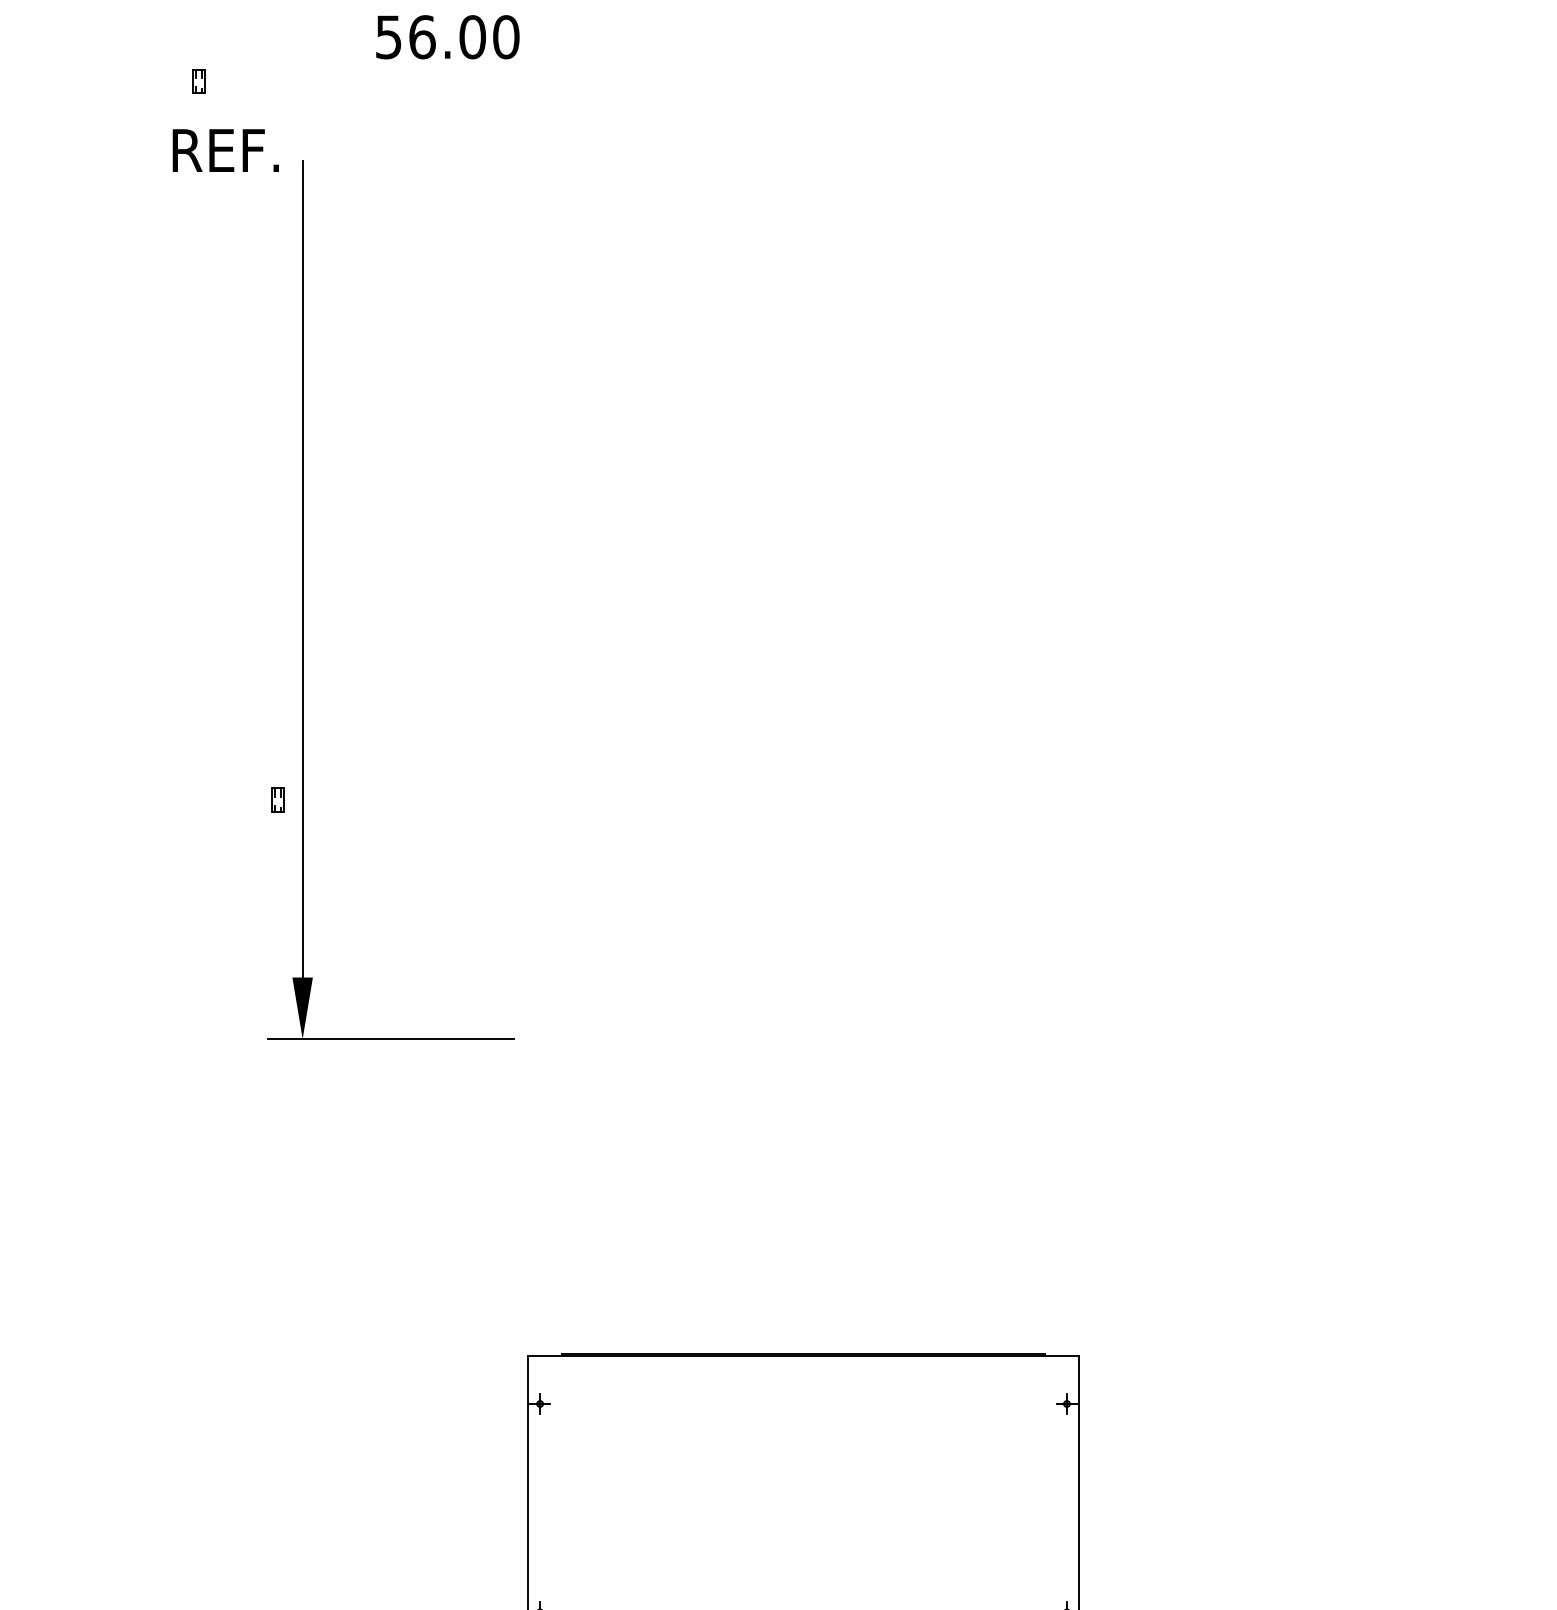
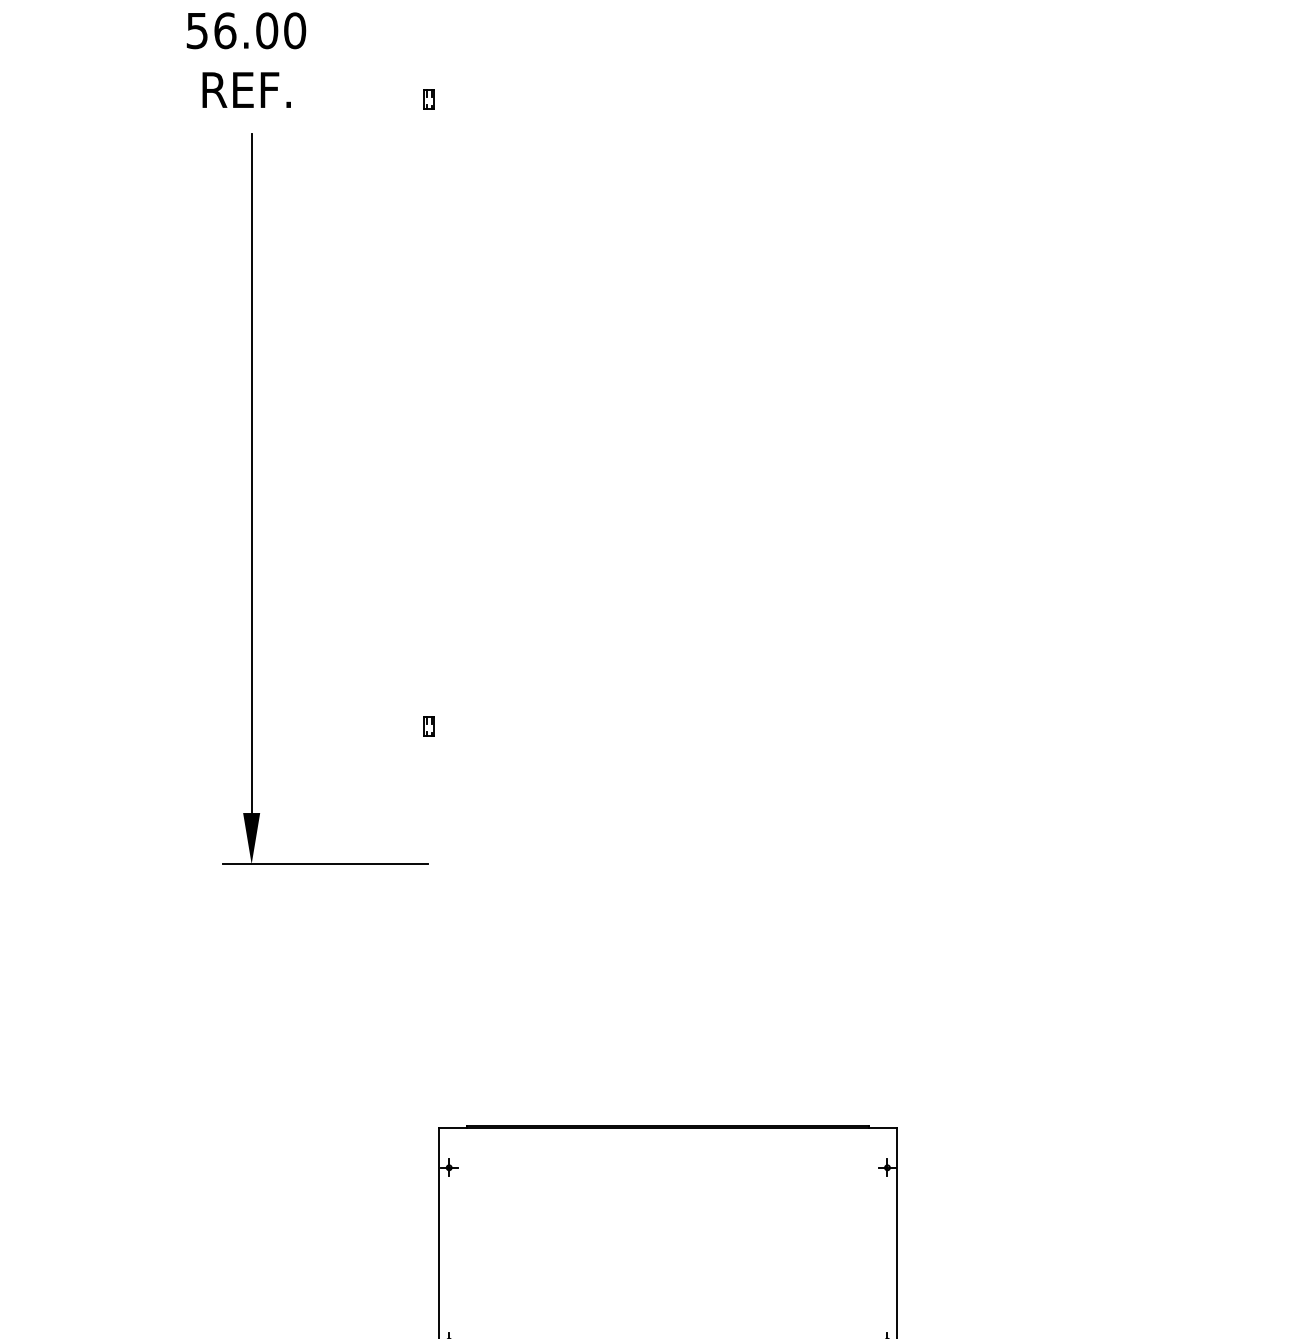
text: (447, 36) -> (246, 30), moved
part: (197, 81) -> (428, 99), moved
text: (225, 149) -> (246, 89), moved
part: (277, 800) -> (428, 726), moved

